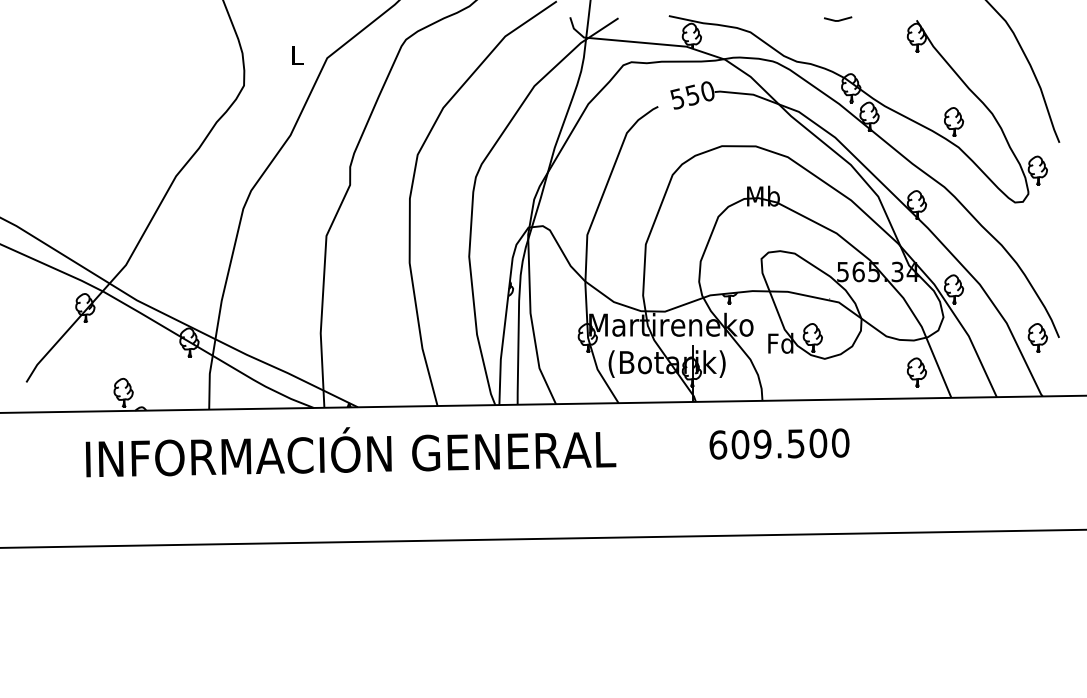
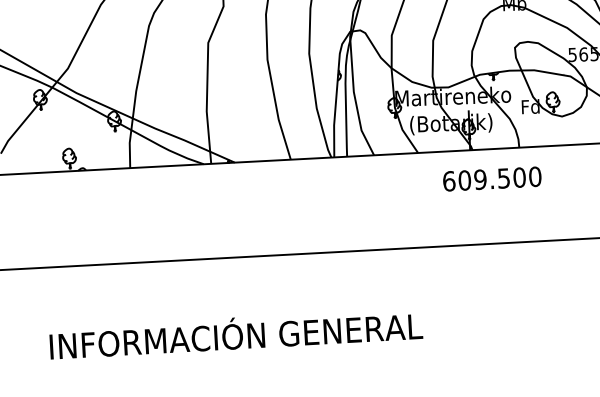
text: (779, 443) -> (492, 178), moved
text: (350, 452) -> (235, 335), moved

